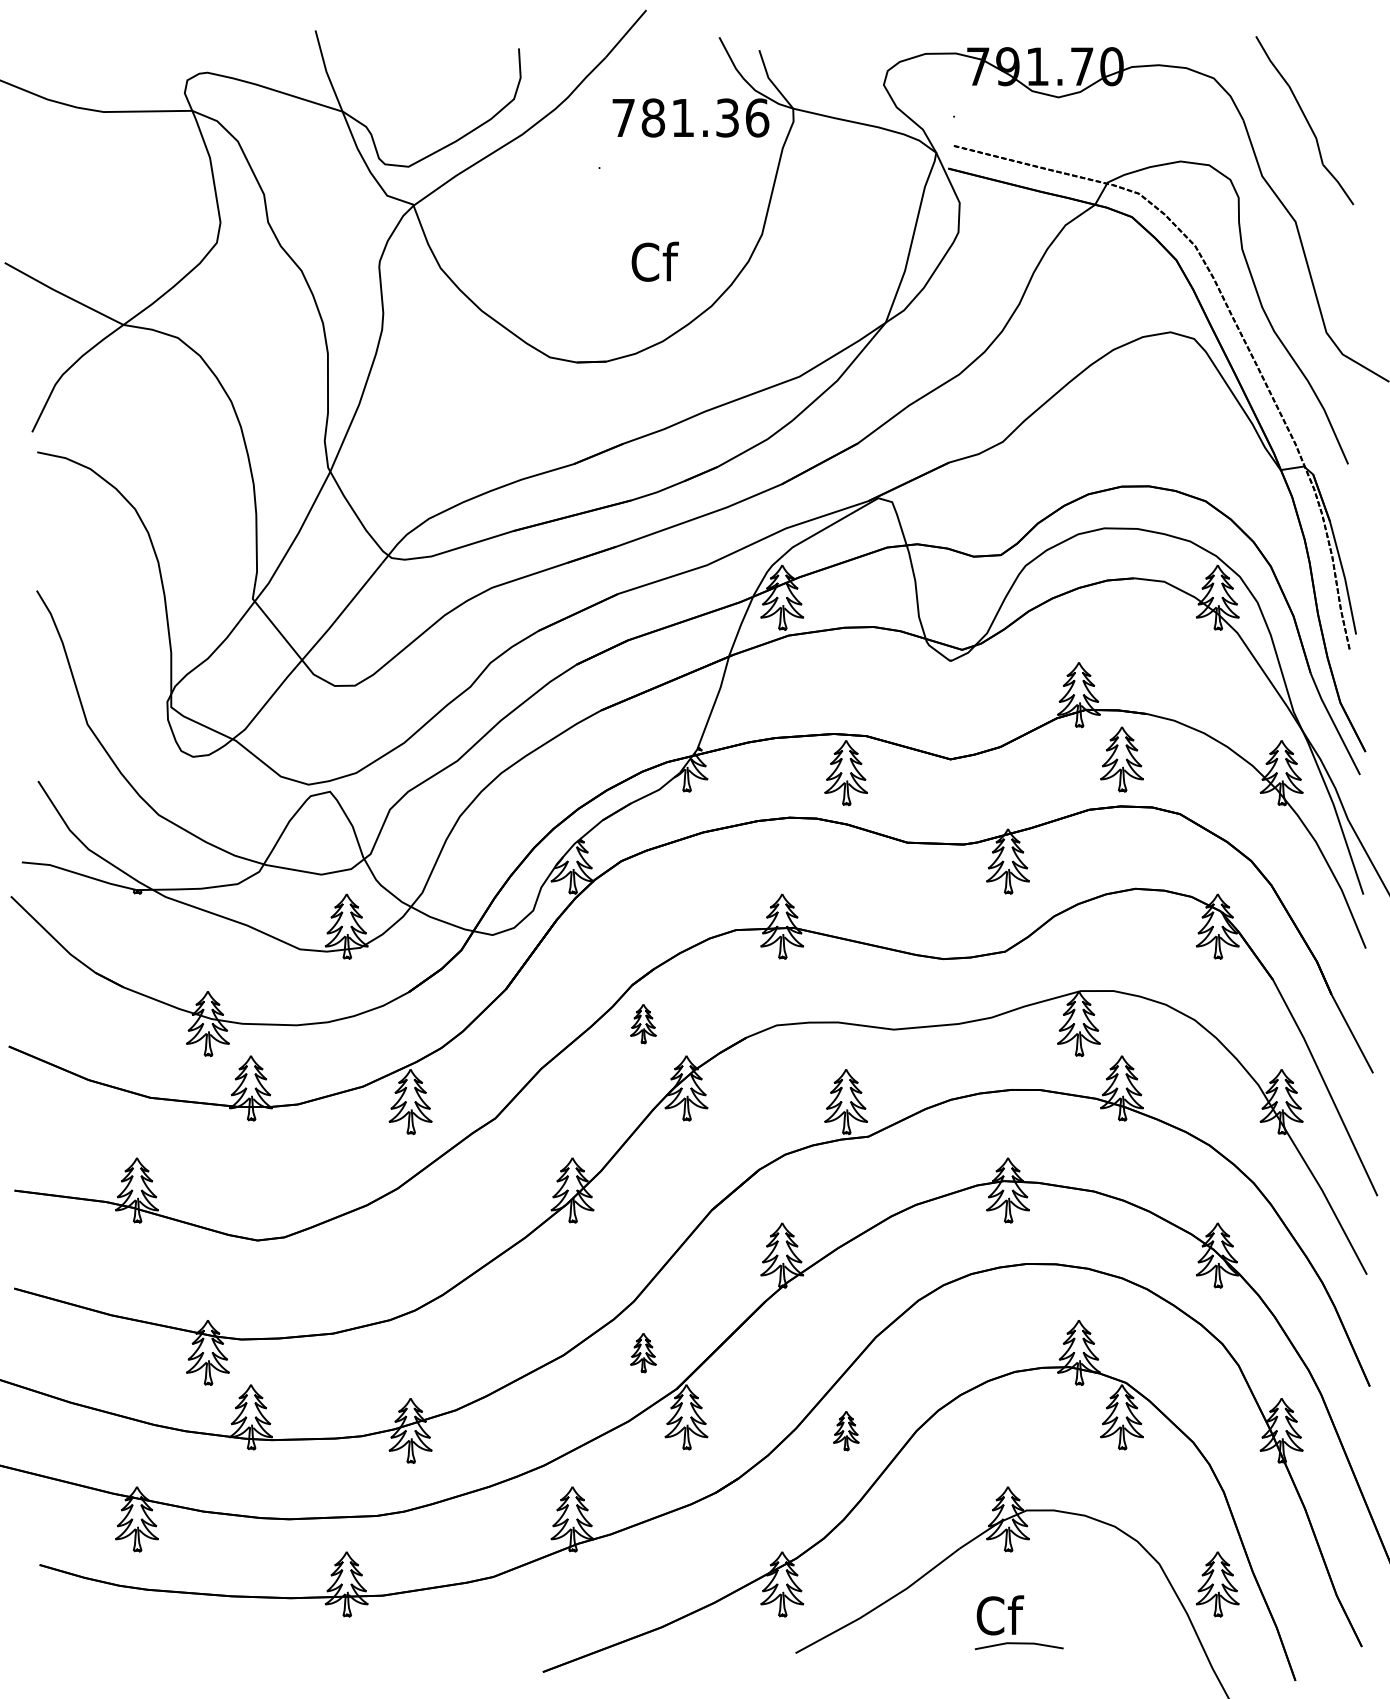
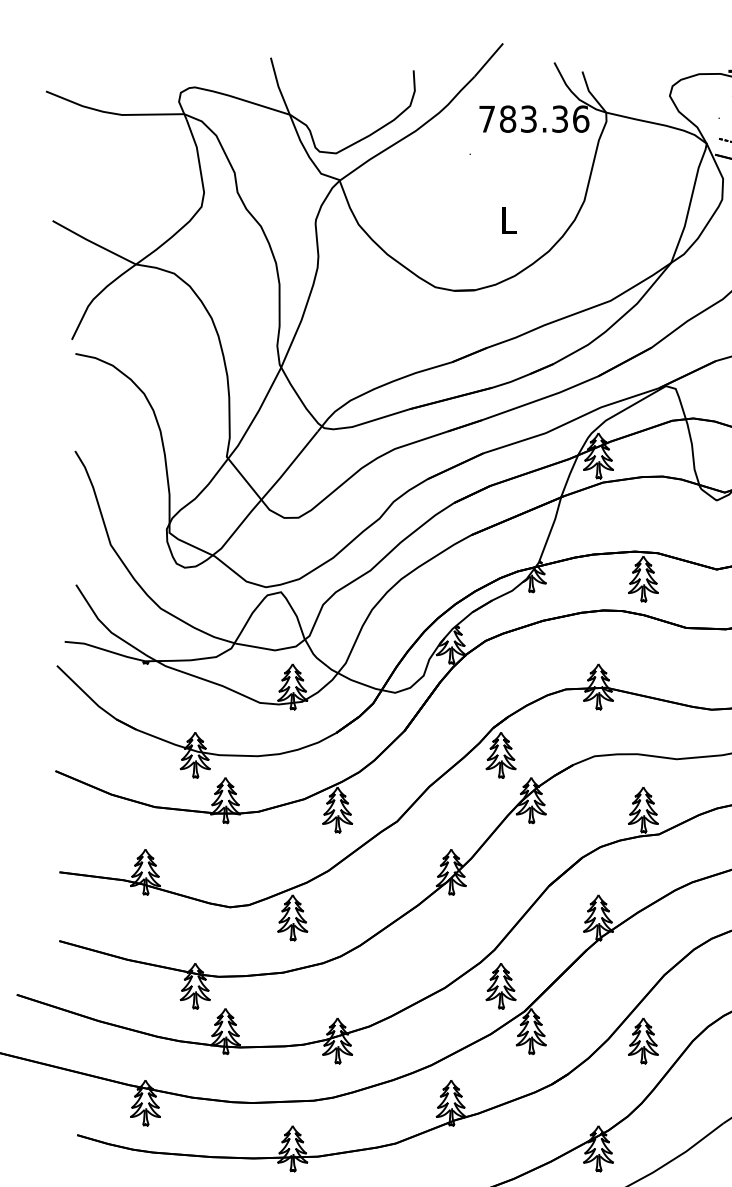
text: (682, 117) -> (528, 118), 781.36 -> 783.36
text: (654, 261) -> (508, 219), Cf -> L
part: (643, 1023) -> (501, 754), size x1.67
part: (346, 1255) -> (292, 917), added
part: (643, 1352) -> (501, 985), size x1.67
part: (846, 1430) -> (643, 1040), size x1.67

